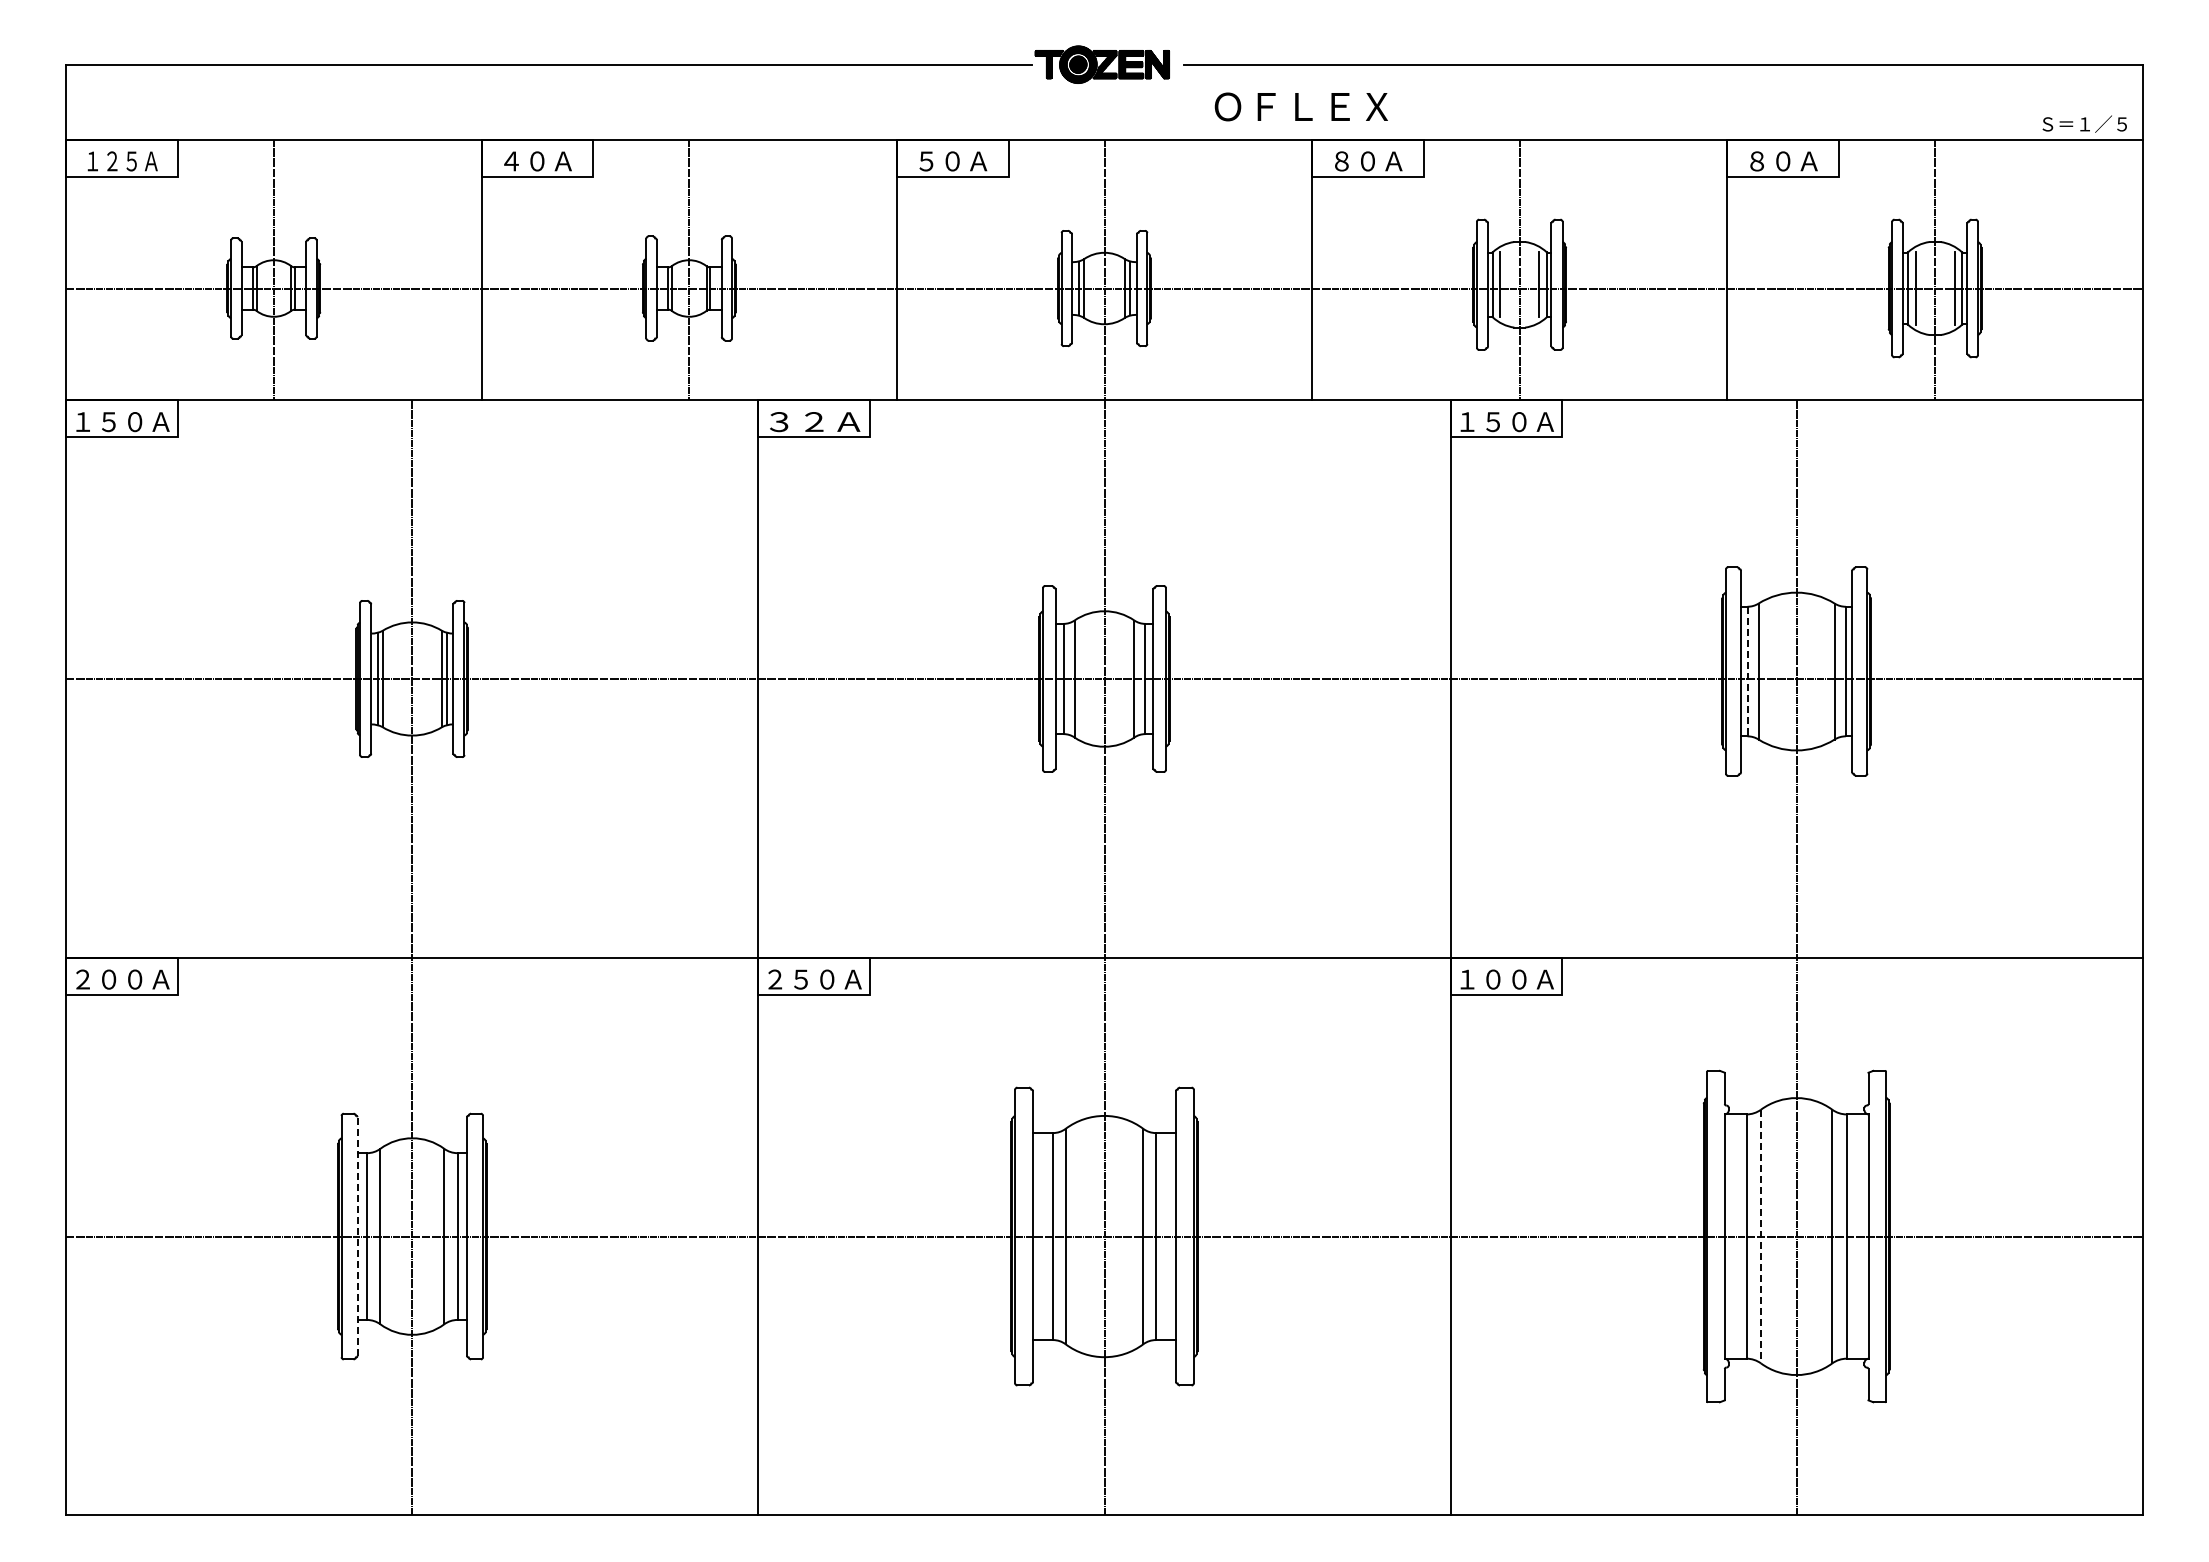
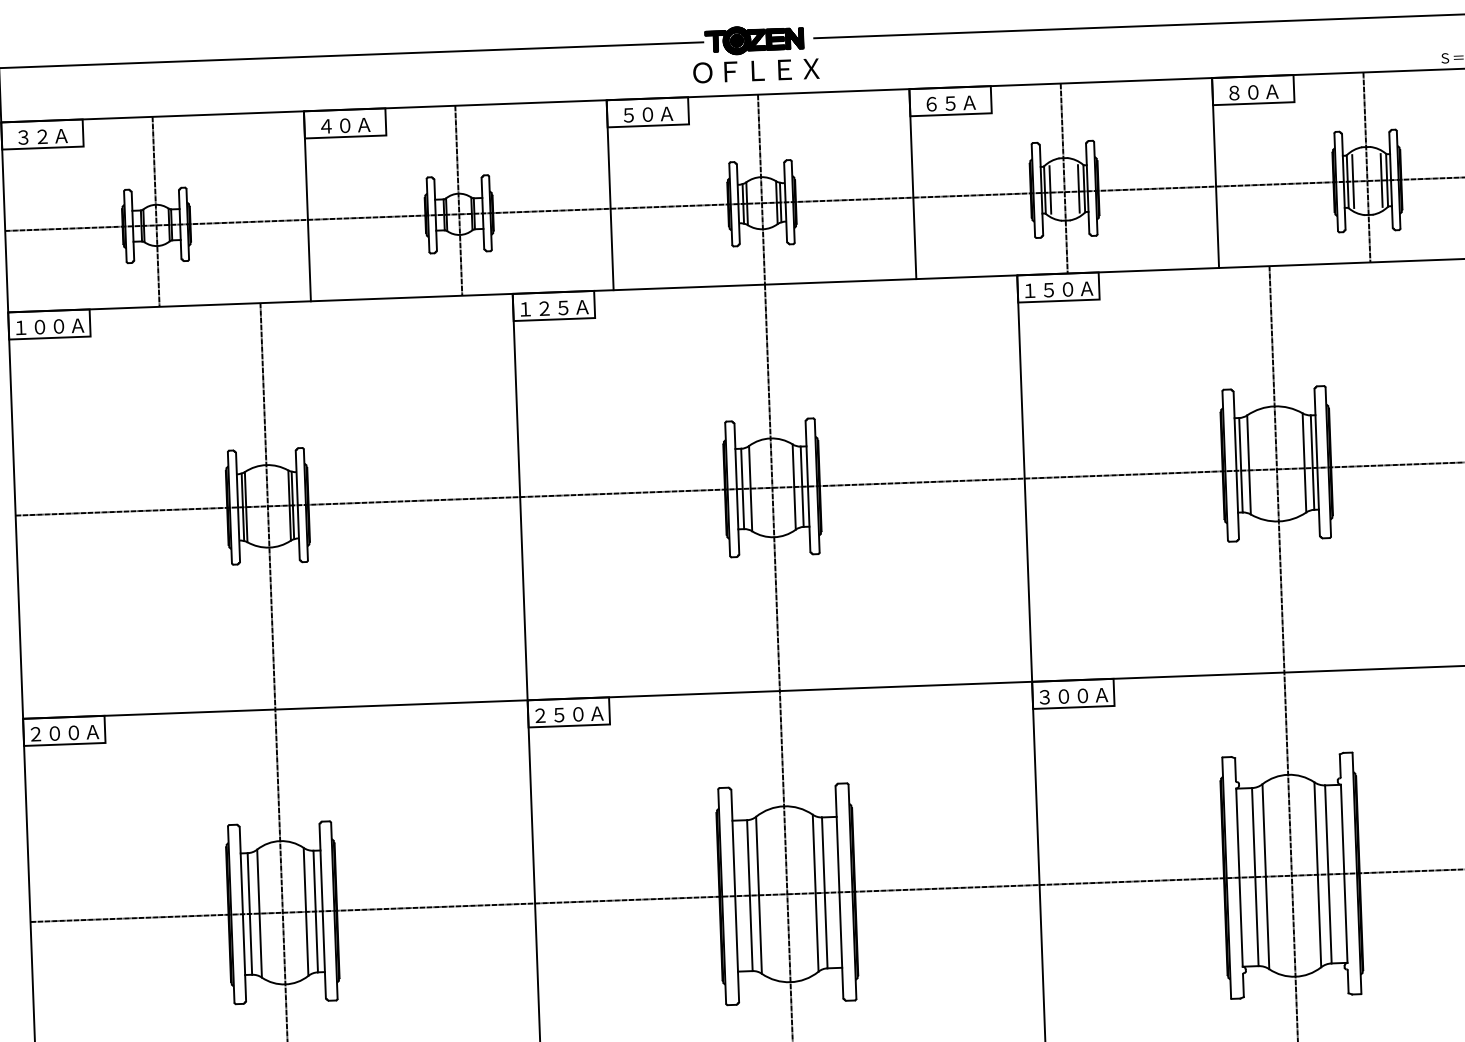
text: (1300, 106) -> (755, 70), moved
text: (122, 161) -> (42, 136), １２５Ａ -> ３２Ａ
text: (1354, 161) -> (940, 103), ８０Ａ -> ６５Ａ
text: (109, 421) -> (40, 326), １５０Ａ -> １００Ａ
text: (814, 422) -> (554, 308), ３２Ａ -> １２５Ａ
line: (1747, 671) -> (1240, 465), dashed -> solid
text: (1467, 979) -> (1045, 697), １００Ａ -> ３００Ａ
line: (357, 1236) -> (242, 914), dashed -> solid
line: (1761, 1236) -> (1266, 876), dashed -> solid

